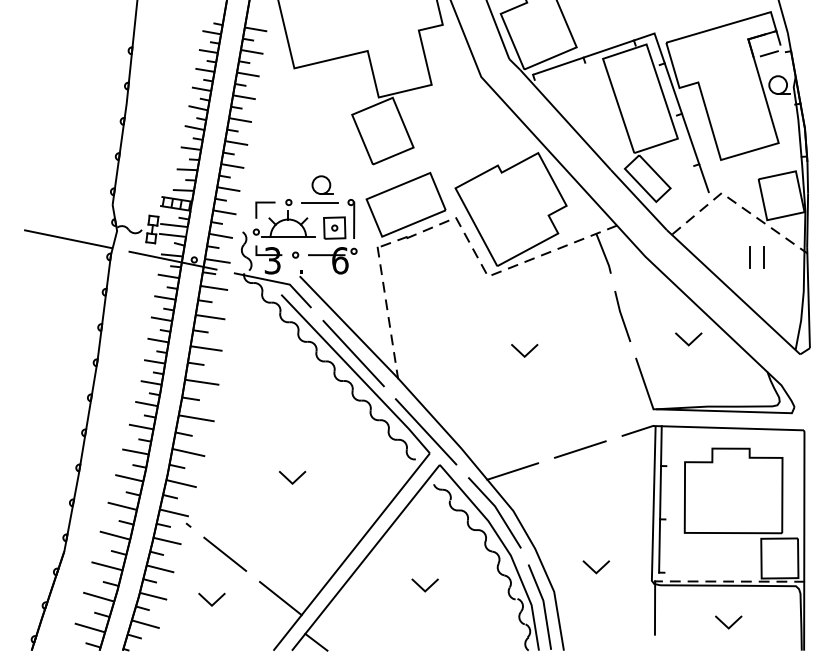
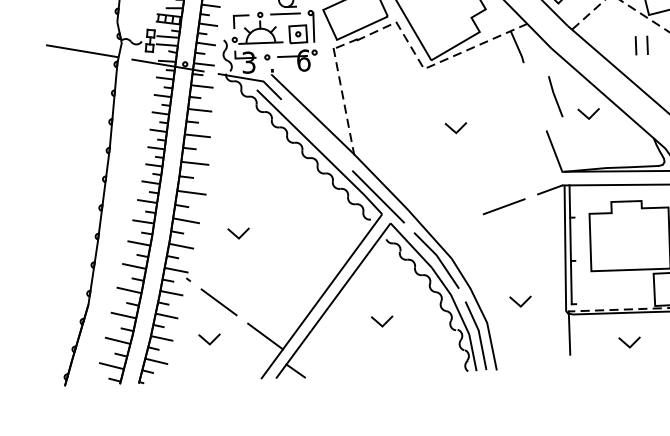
line: (622, 316) -> (555, 96), moved
line: (353, 353) -> (317, 135), removed
line: (512, 471) -> (449, 226), removed
line: (289, 479) -> (236, 235), moved

